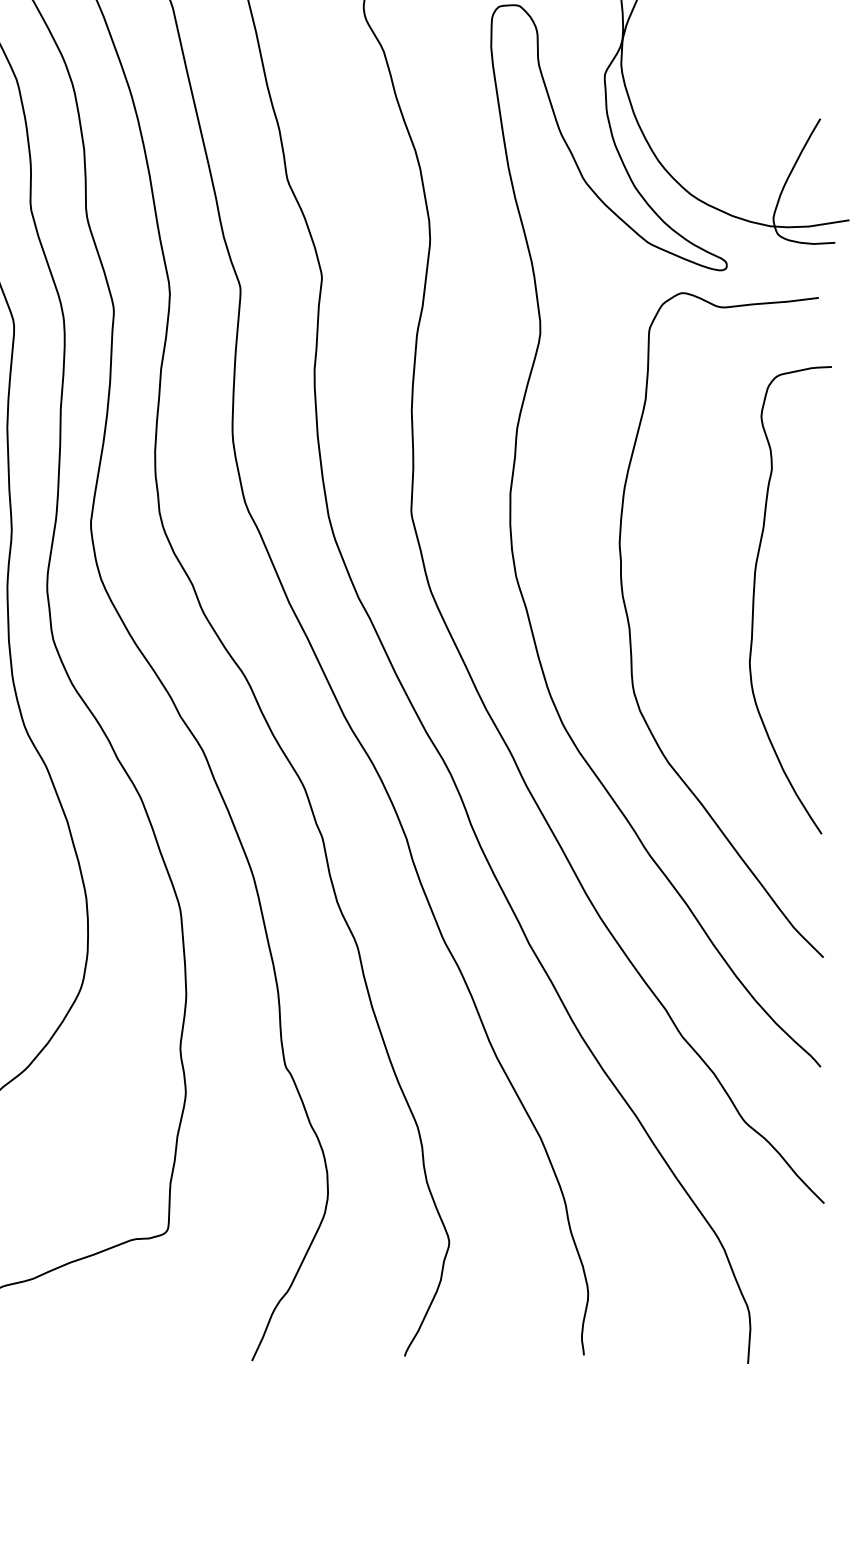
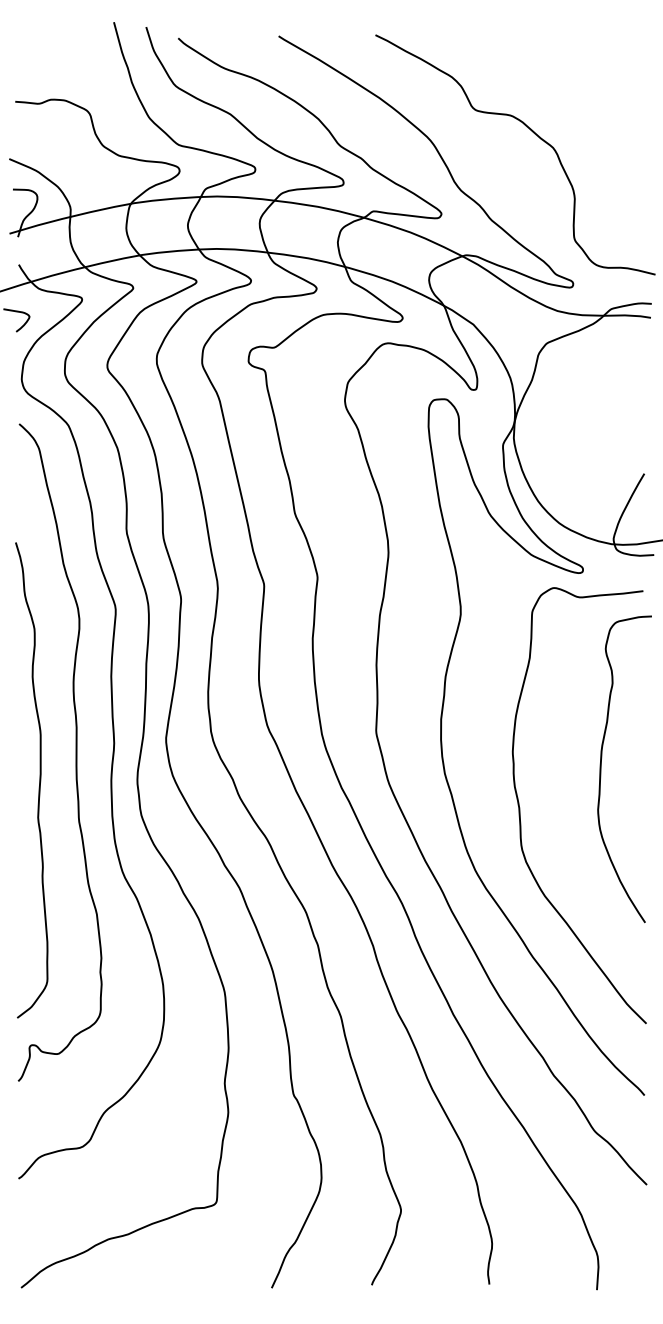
curve: (754, 600) -> (601, 769), moved

